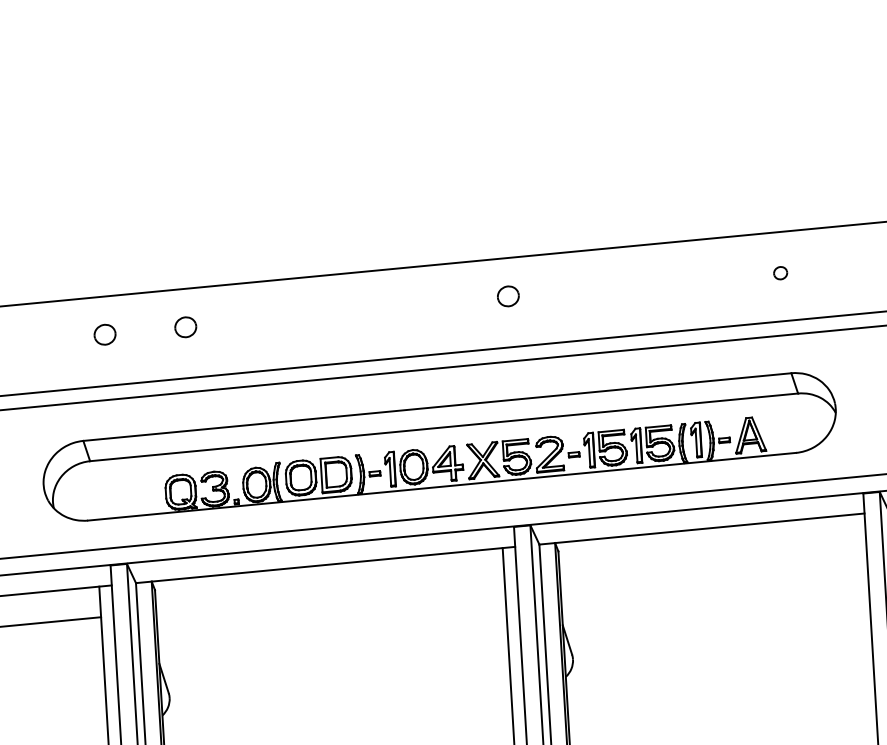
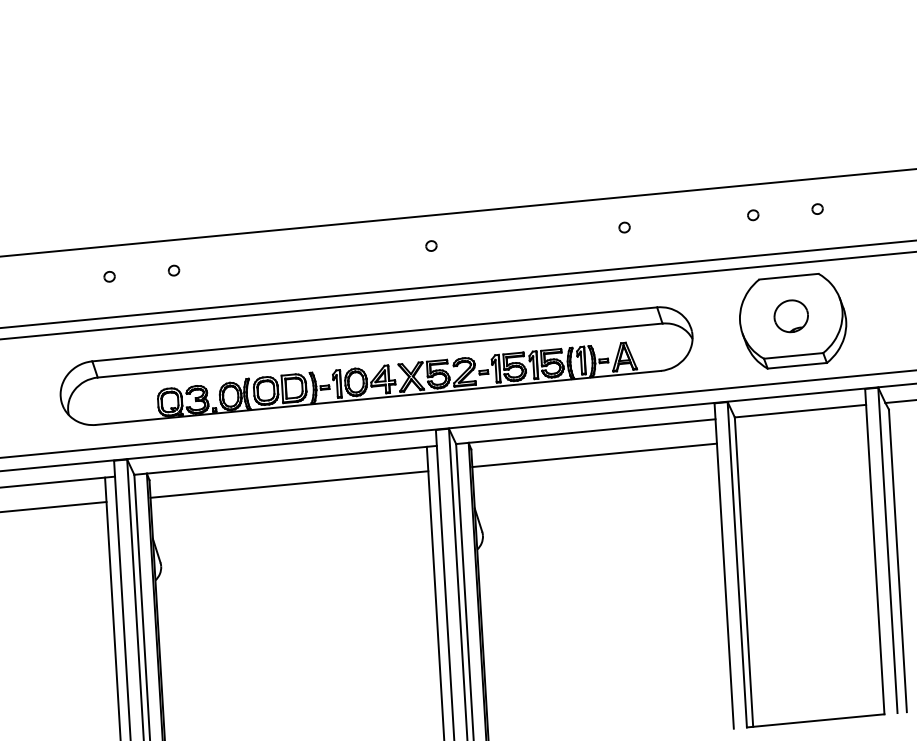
part: (780, 273) -> (624, 227), moved
part: (508, 295) -> (431, 245), size x0.62
part: (185, 326) -> (173, 270), size x0.62
part: (104, 334) -> (109, 276), size x0.62
line: (712, 558) -> (594, 455), added
line: (330, 595) -> (289, 484), added

